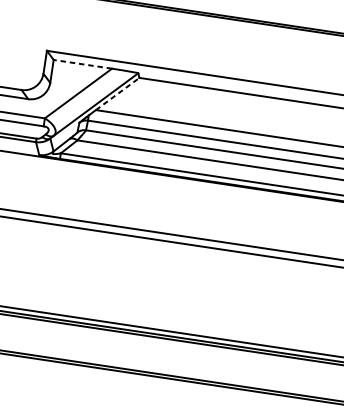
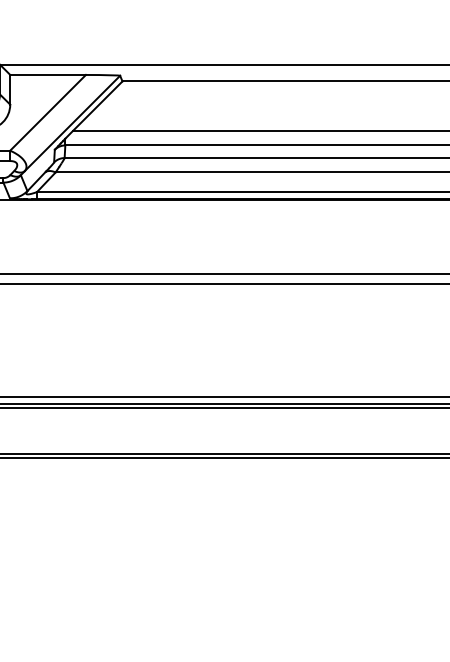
line: (83, 64) -> (48, 74), dashed -> solid
line: (117, 94) -> (97, 106), dashed -> solid

